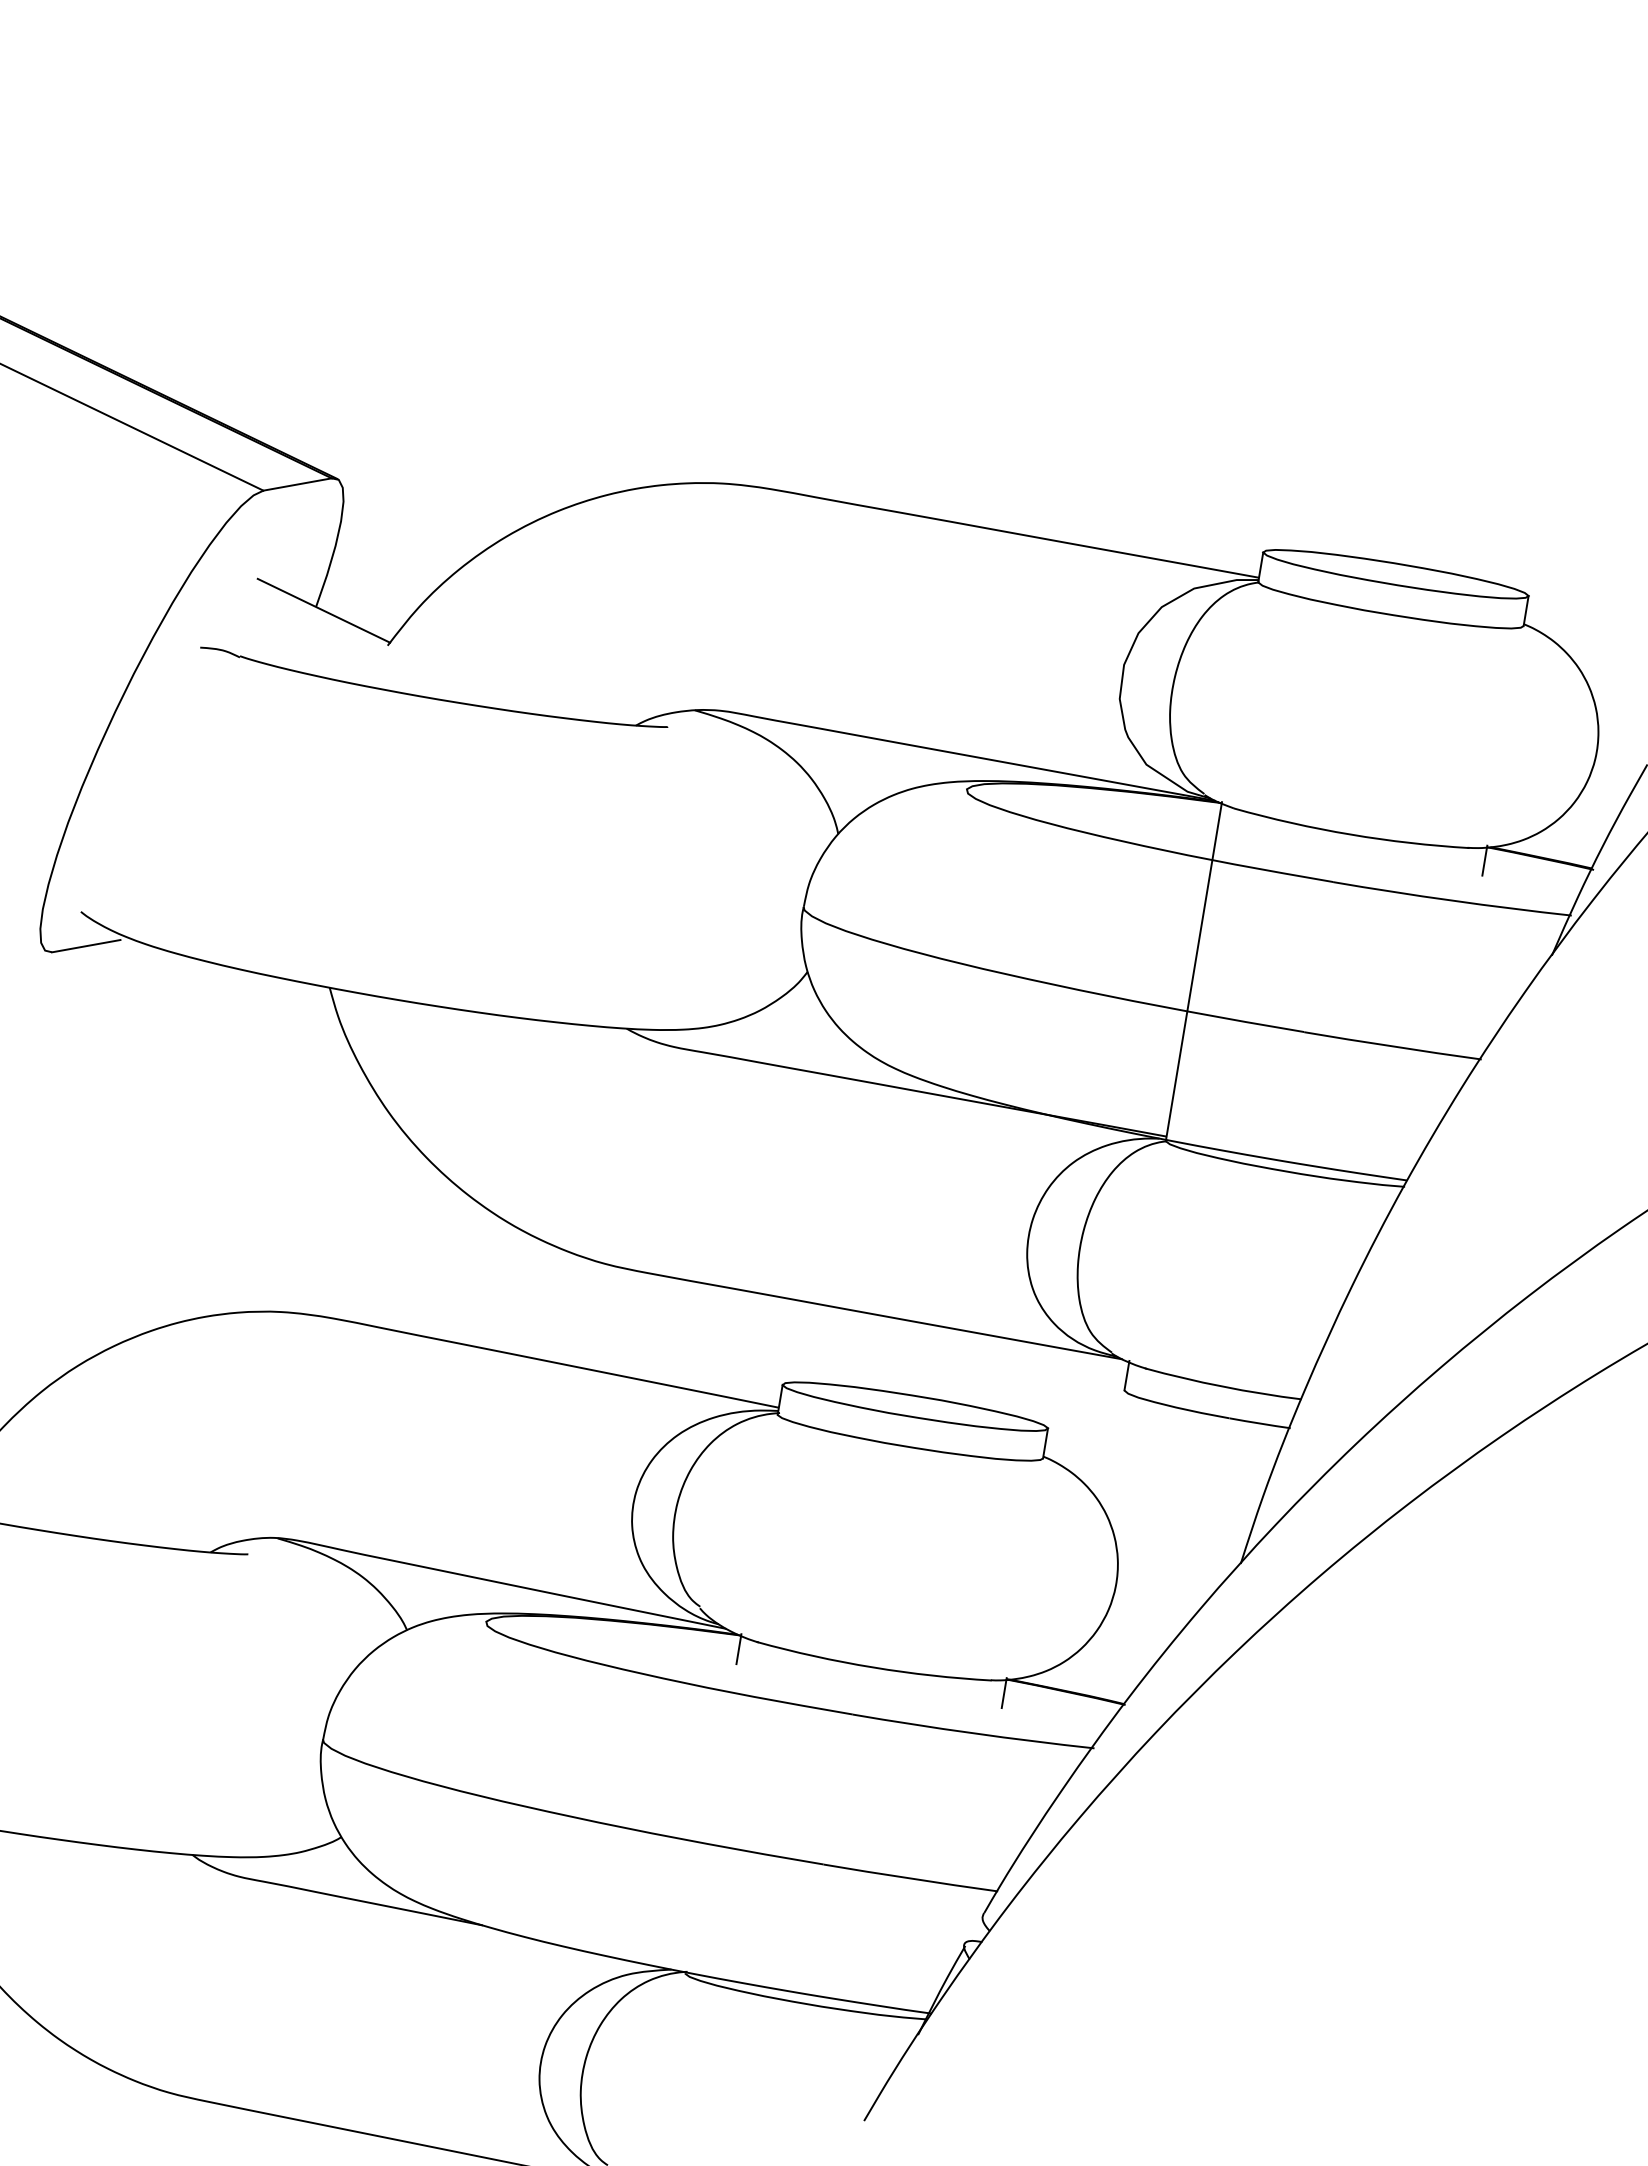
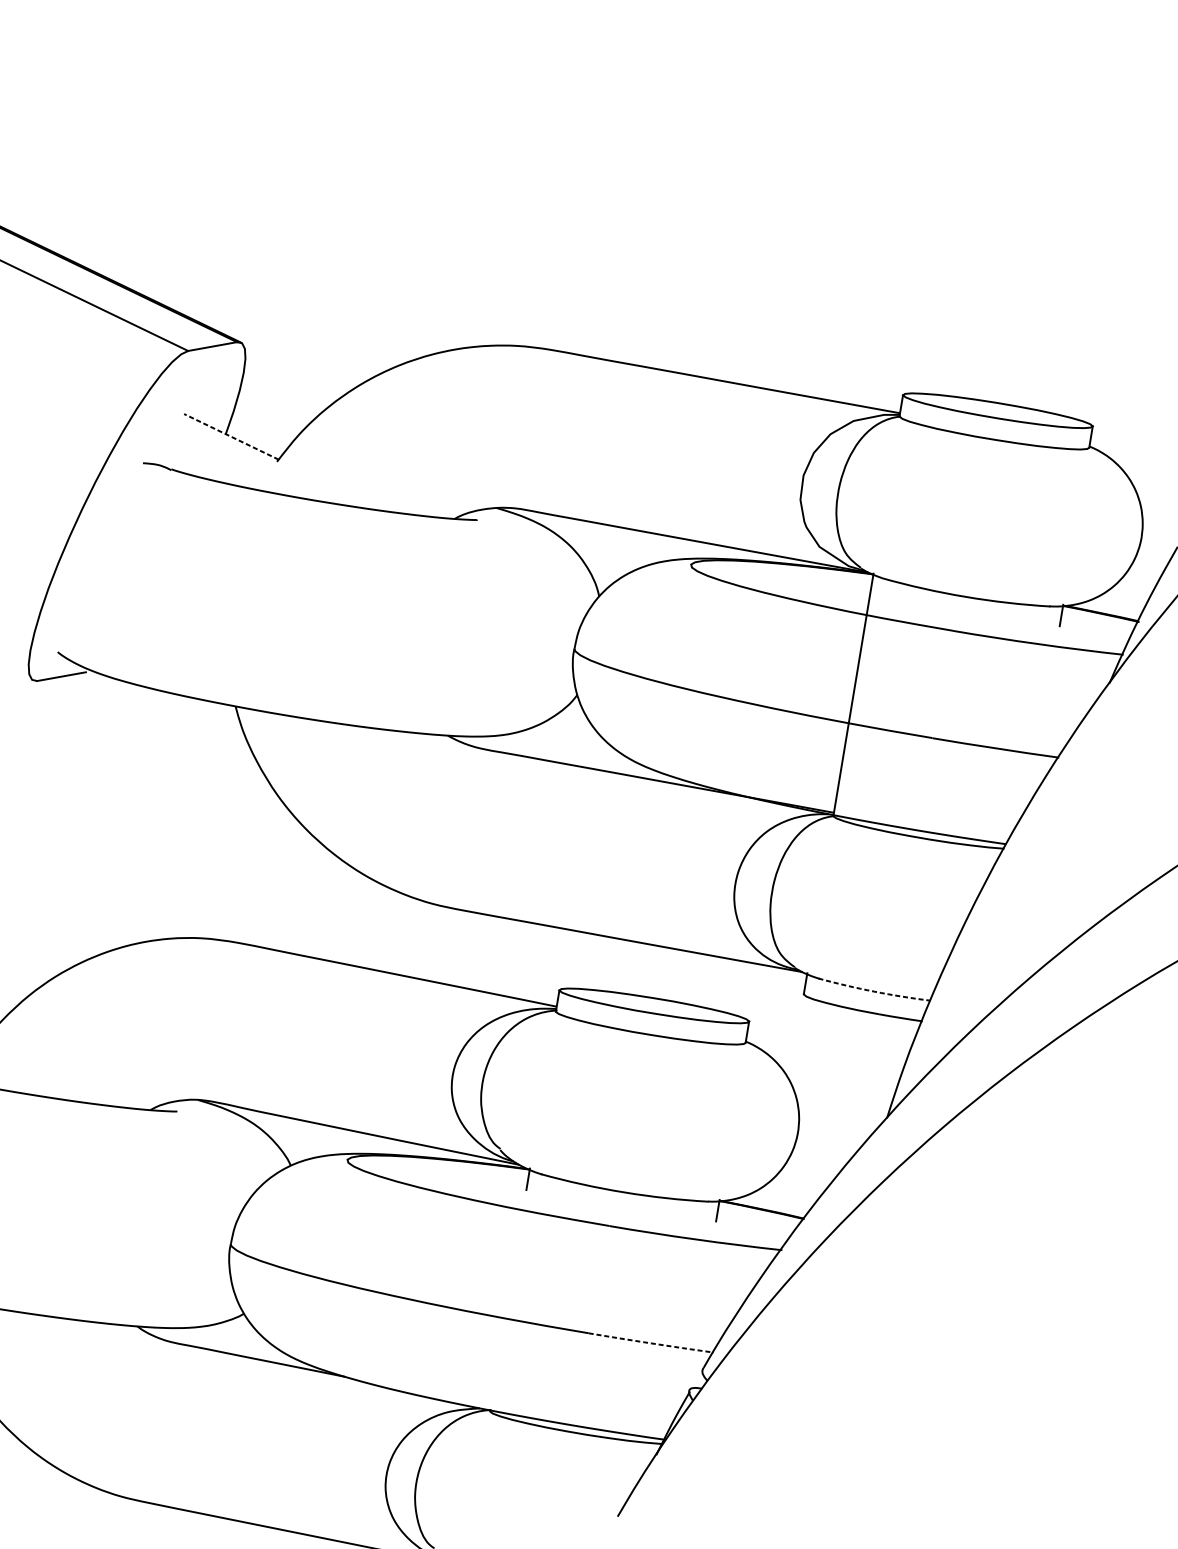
line: (323, 610) -> (231, 436), solid -> dashed
arc: (1222, 1386) -> (873, 991), solid -> dashed
arc: (910, 1878) -> (650, 1343), solid -> dashed

